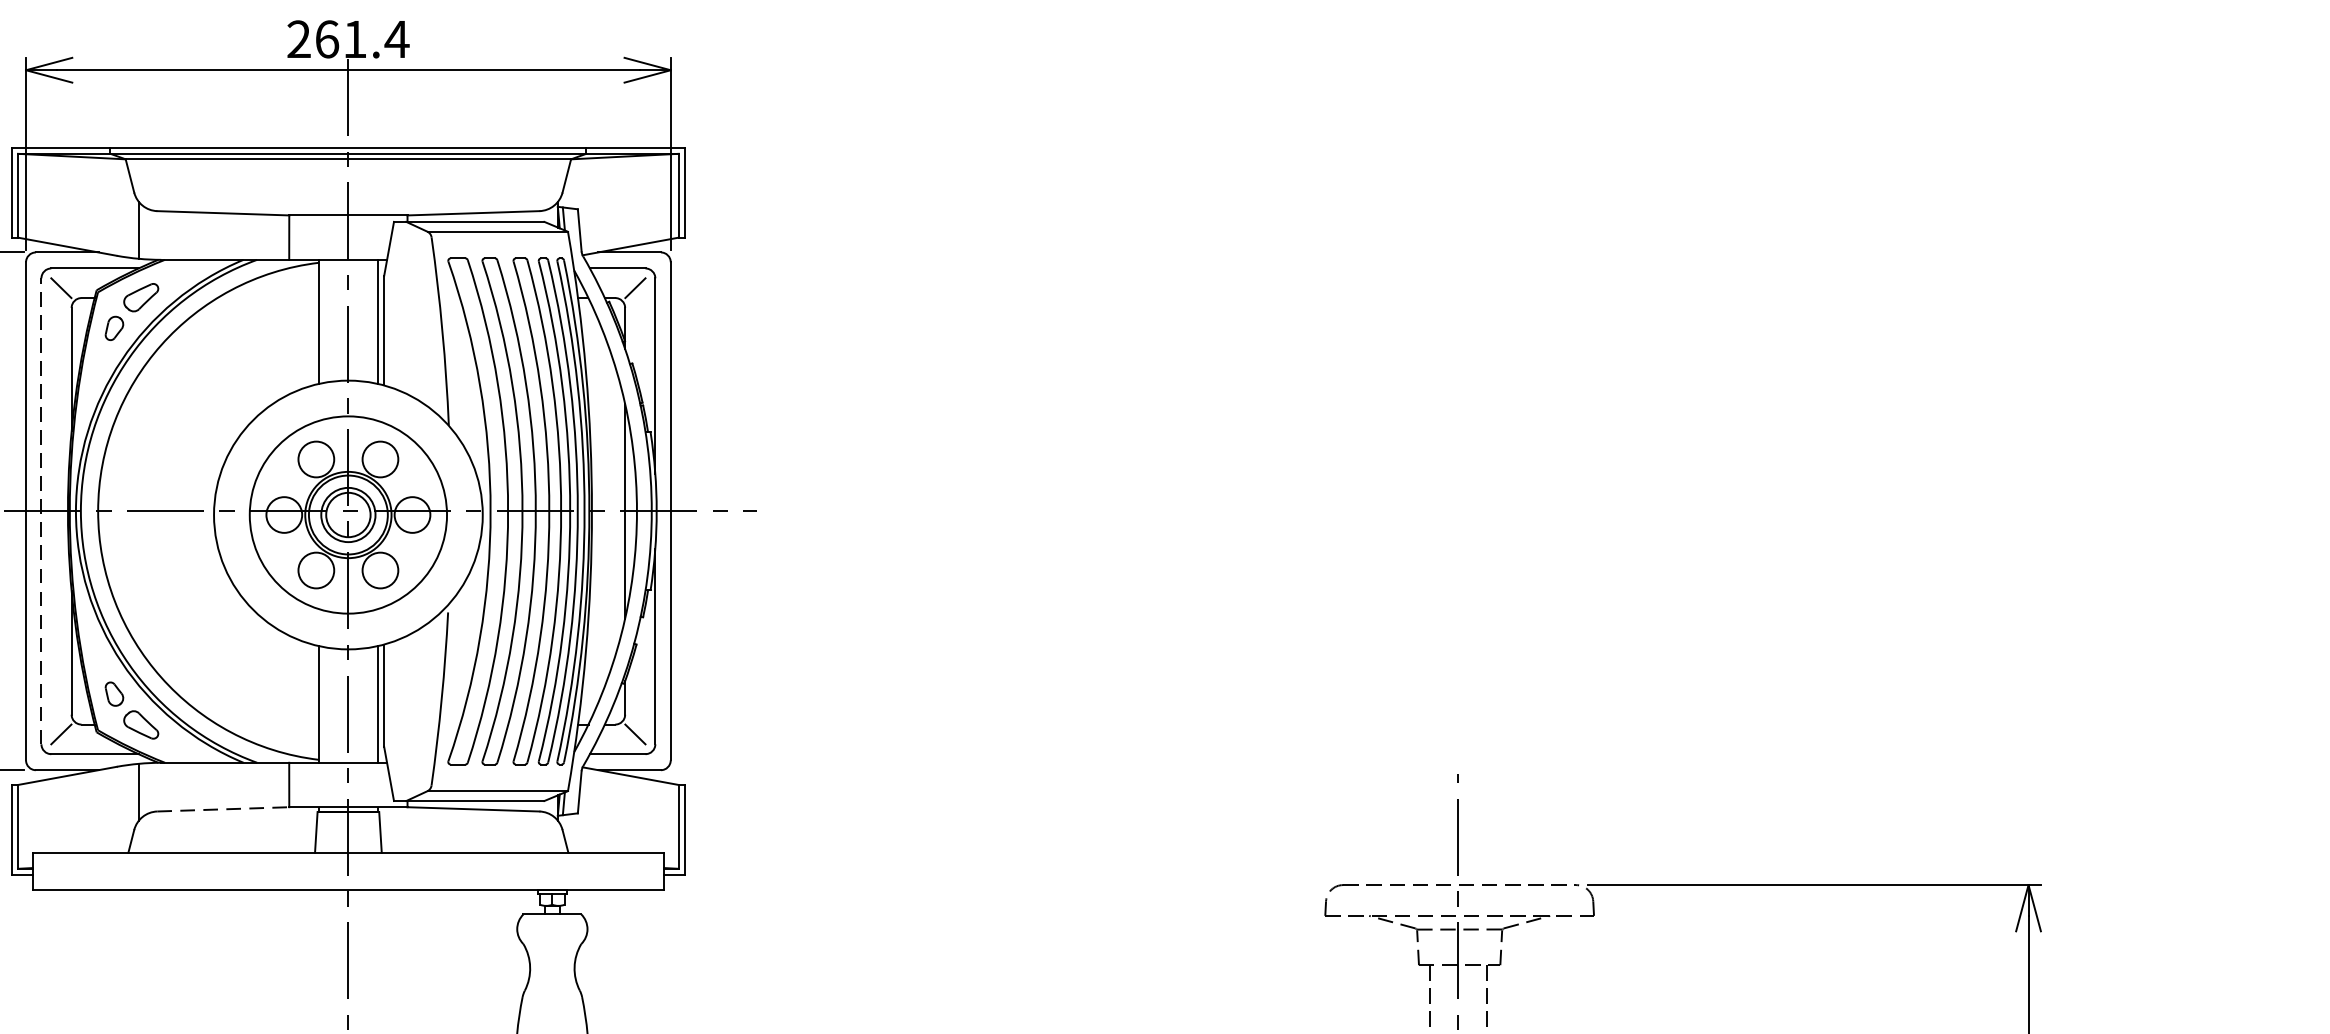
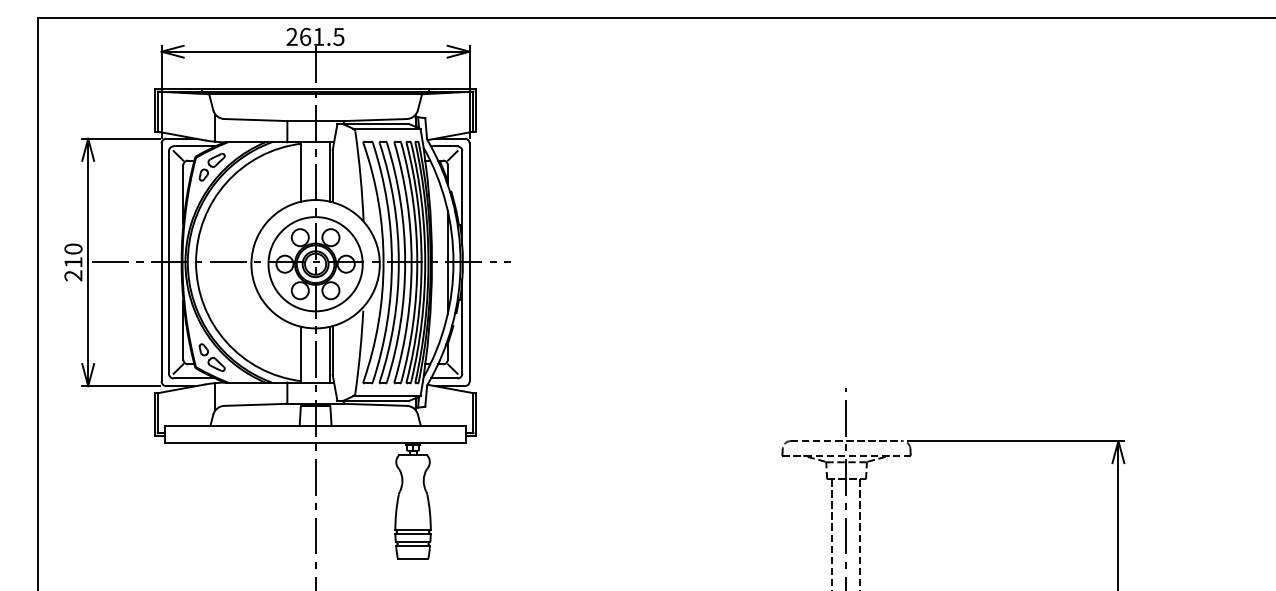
text: (396, 40) -> (338, 37), 261.4 -> 261.5
line: (40, 509) -> (168, 261), dashed -> solid
line: (222, 808) -> (255, 404), dashed -> solid

